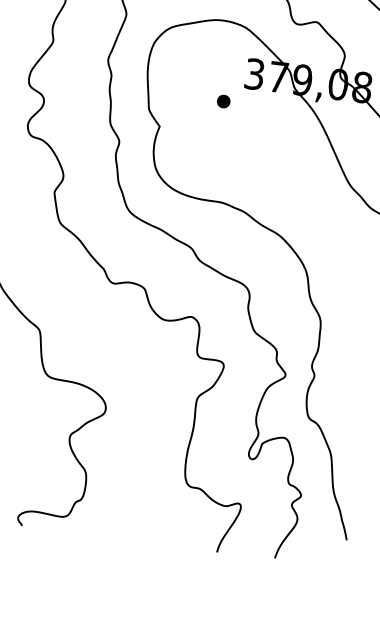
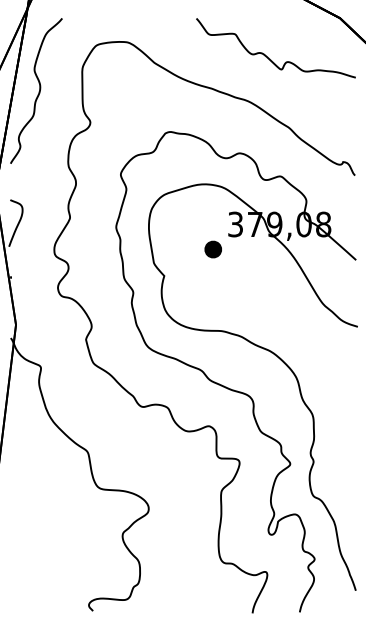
part: (223, 101) -> (213, 249), size x1.6

